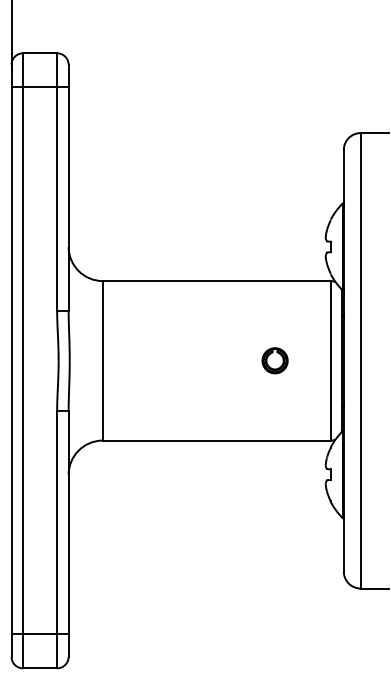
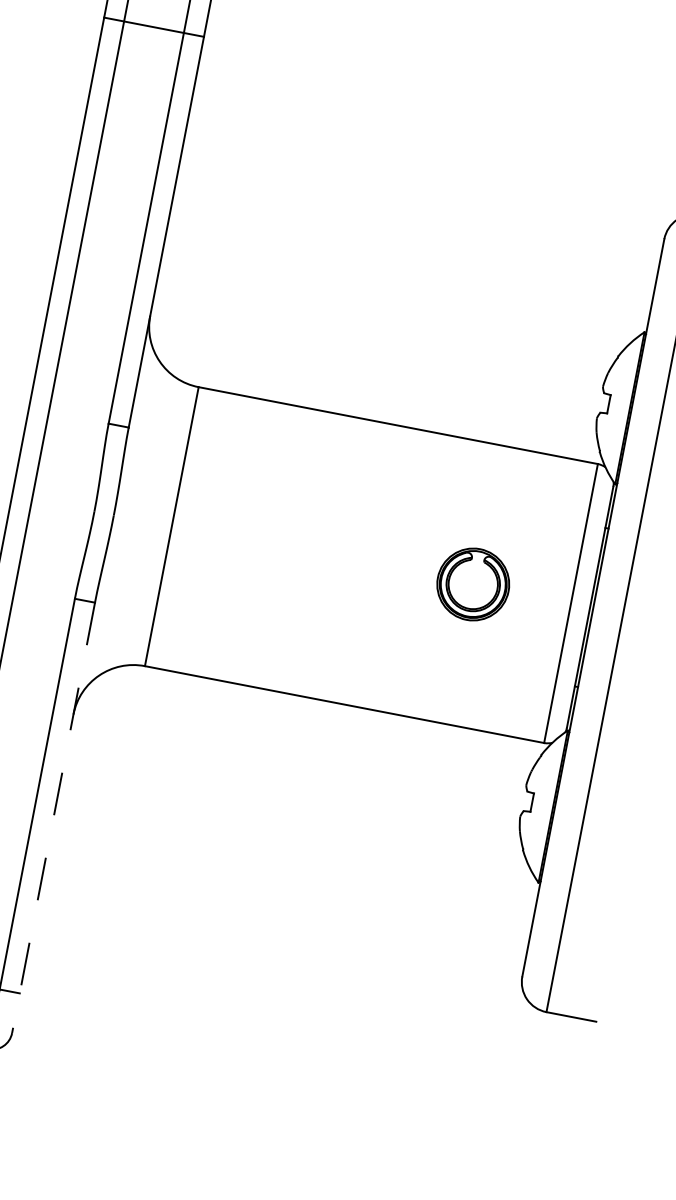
part: (274, 360) -> (472, 583), size x1.6
line: (68, 533) -> (53, 817), solid -> dashed

